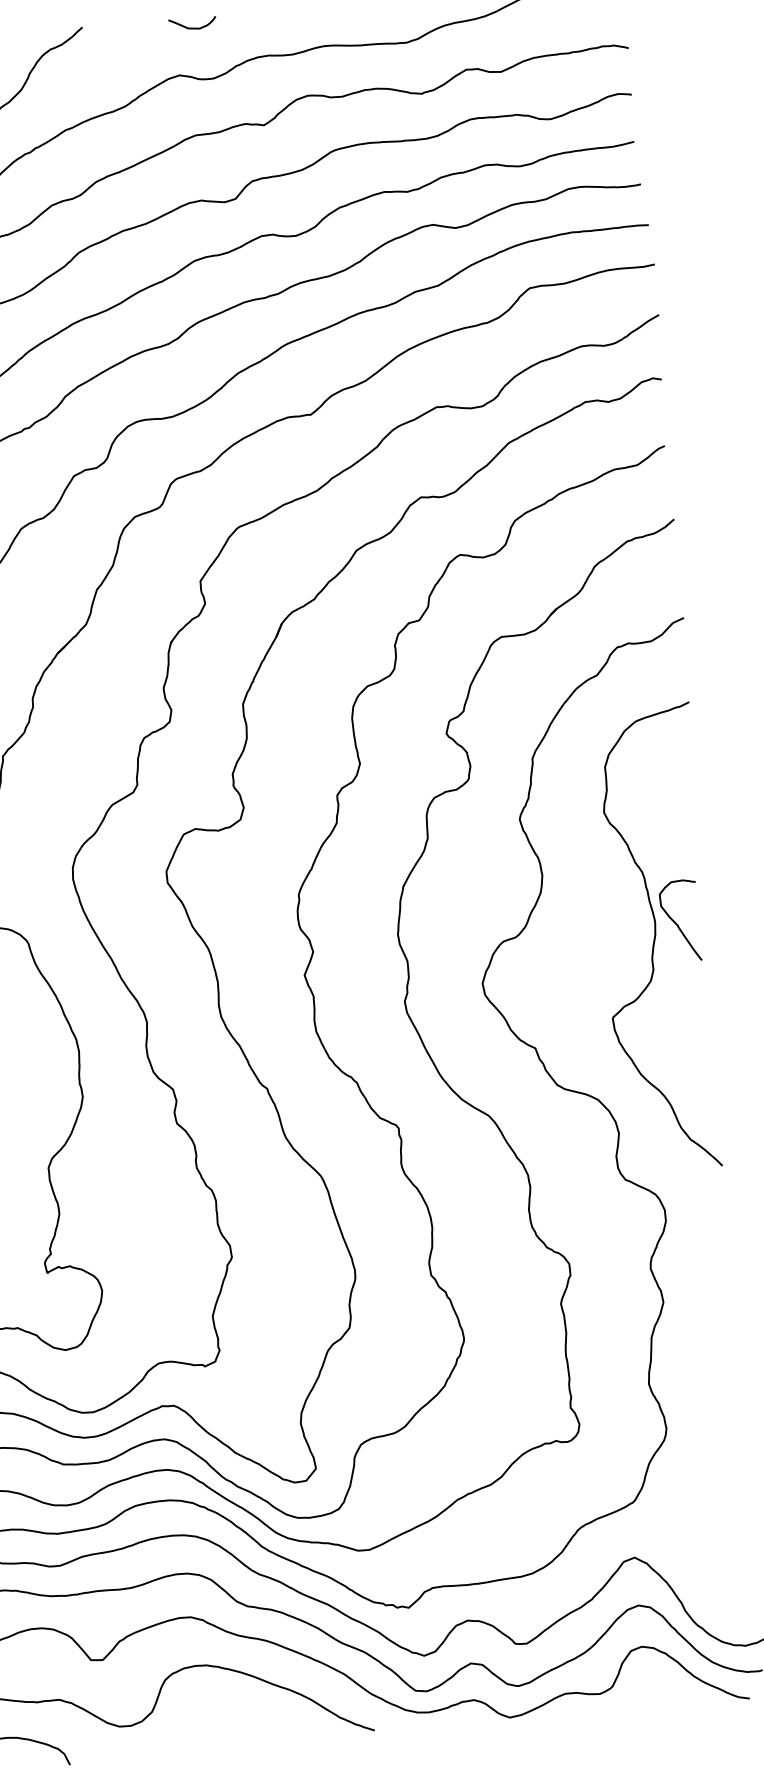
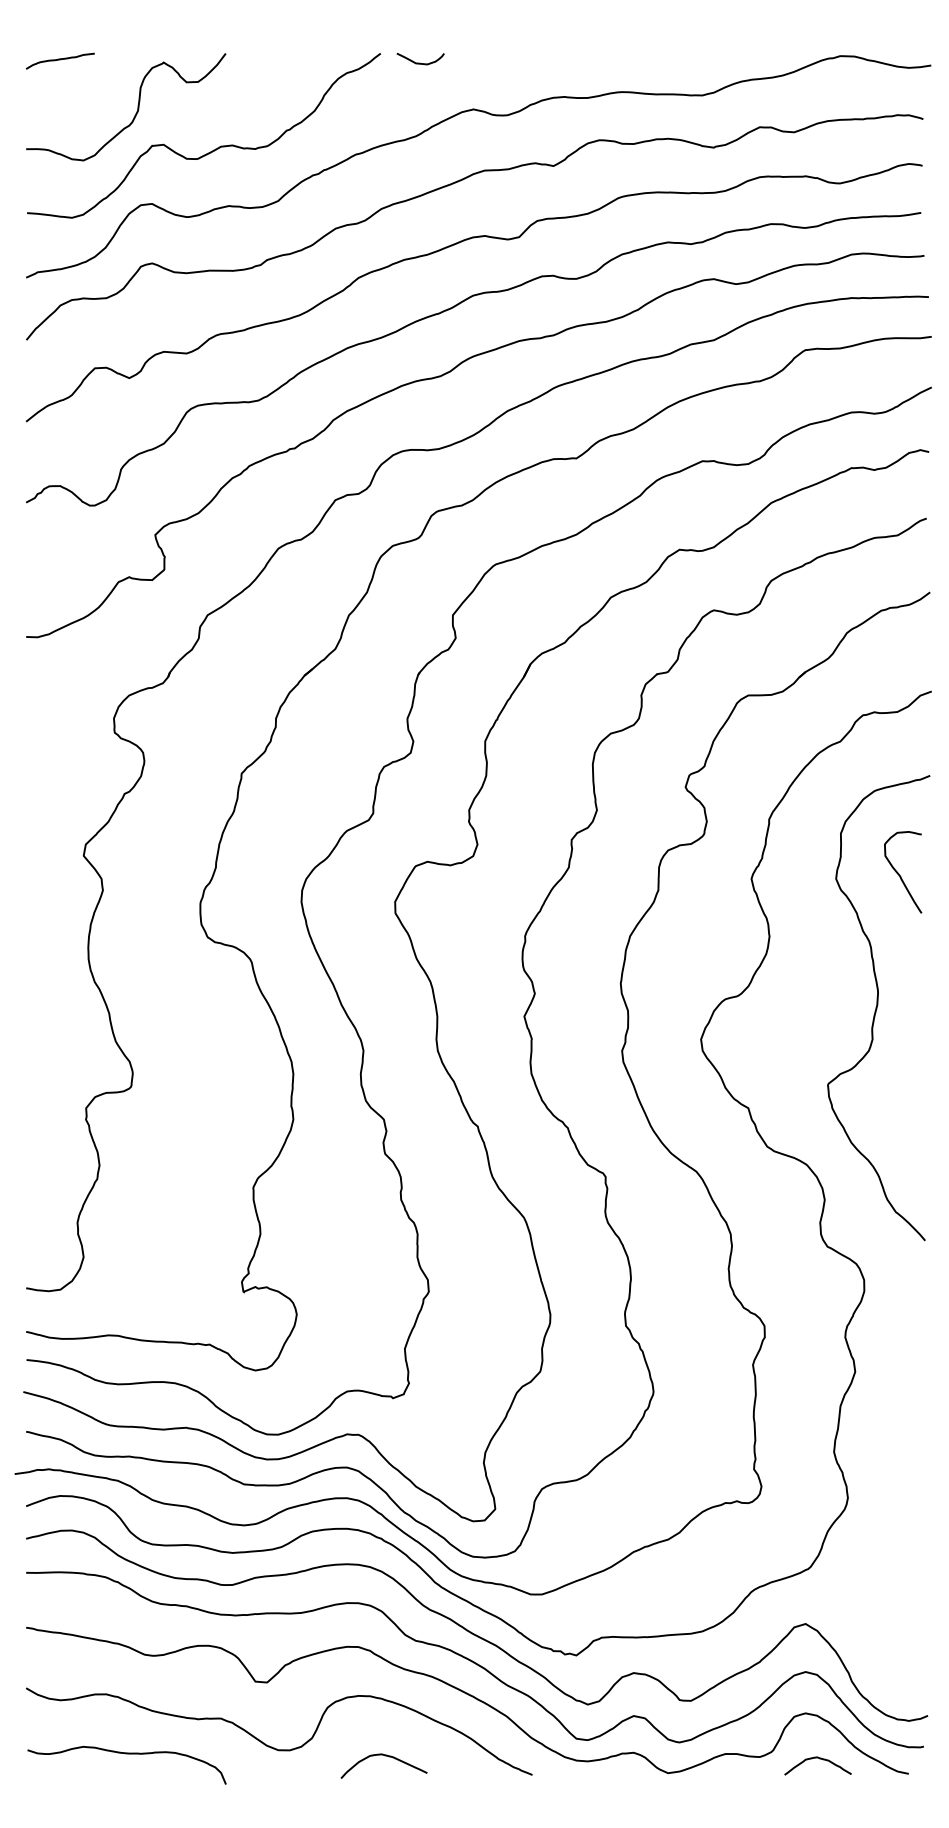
curve: (192, 27) -> (420, 62), moved
curve: (676, 922) -> (899, 873), moved
curve: (659, 1691) -> (819, 1759), added
curve: (226, 1724) -> (385, 1756), added

